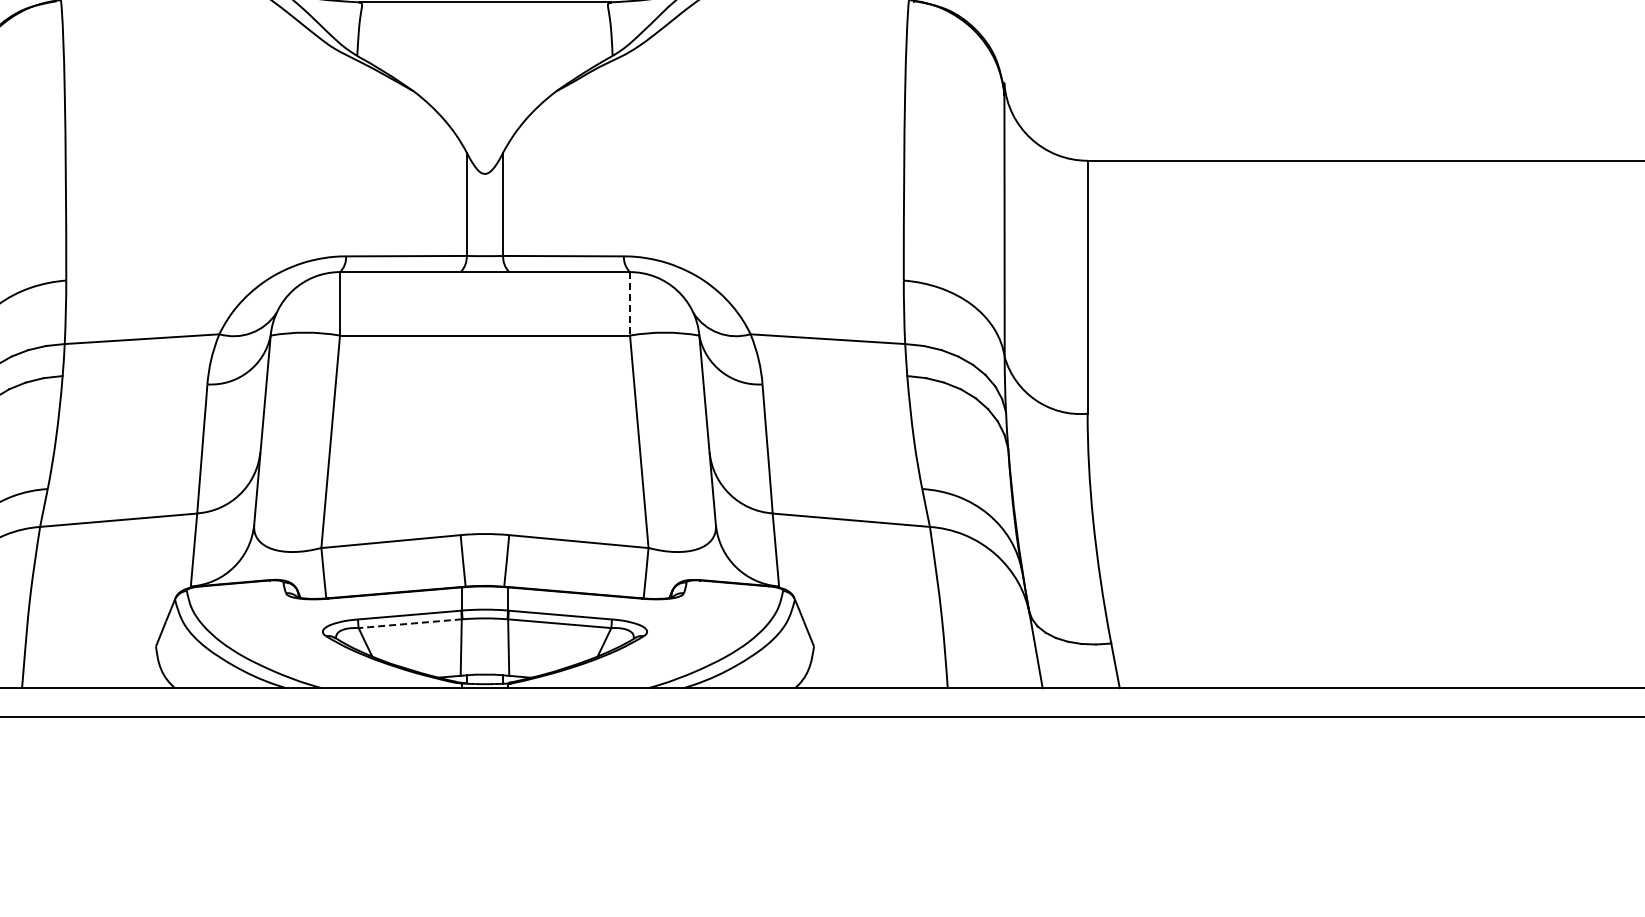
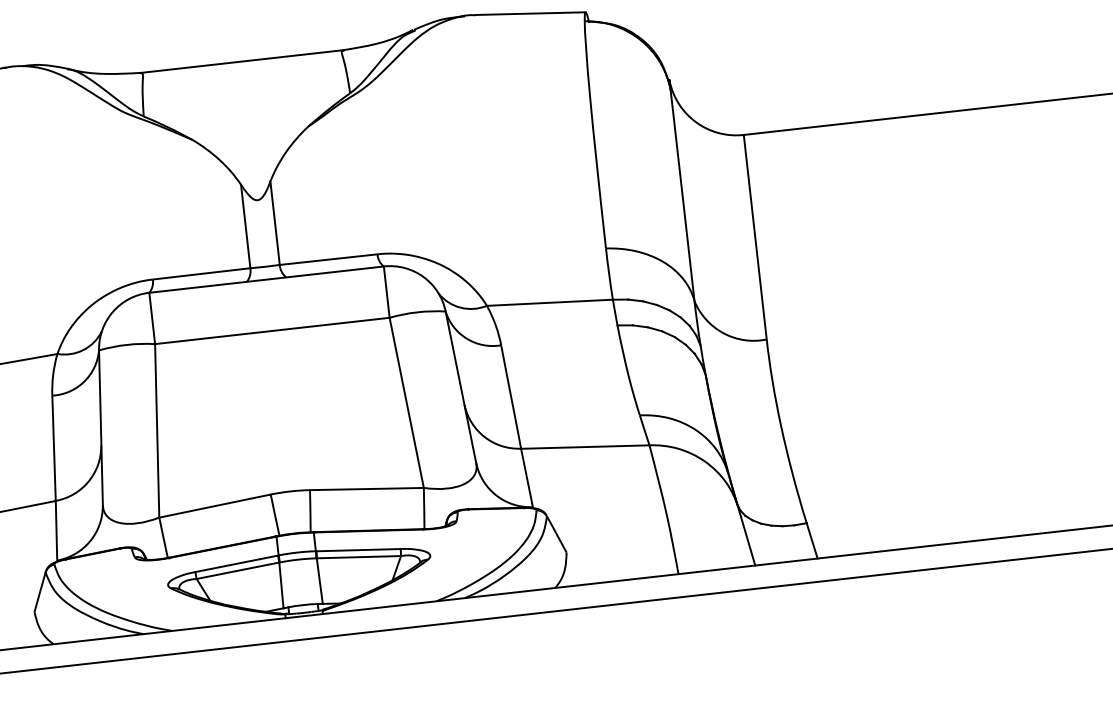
line: (630, 303) -> (387, 291), dashed -> solid
line: (410, 623) -> (238, 570), dashed -> solid

